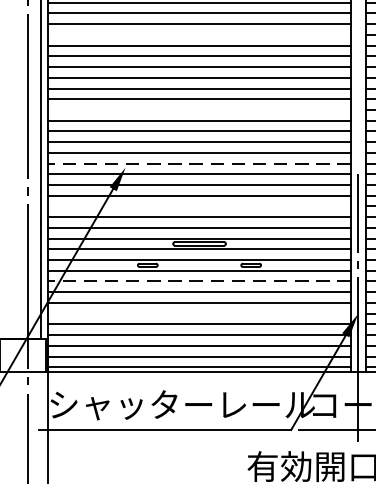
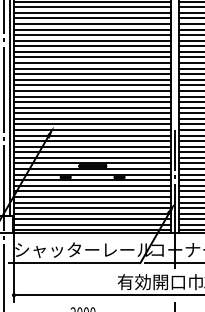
line: (199, 35) -> (92, 57), added
line: (199, 109) -> (92, 96), added
line: (199, 163) -> (92, 124), dashed -> solid
line: (199, 205) -> (92, 146), added
line: (199, 280) -> (92, 185), dashed -> solid
line: (199, 313) -> (92, 202), added

